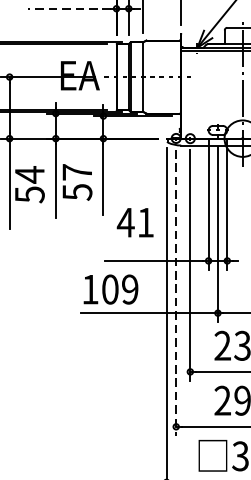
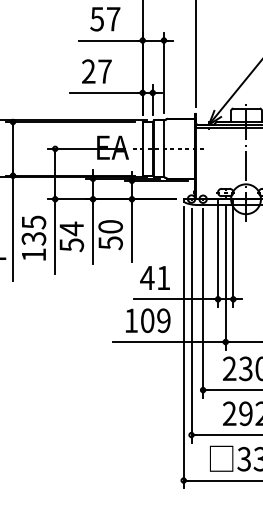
line: (69, 8) -> (104, 92), dashed -> solid
text: (77, 171) -> (110, 226), 57 -> 50
text: (134, 222) -> (154, 277), moved
text: (111, 289) -> (148, 320), moved
line: (176, 294) -> (191, 326), dashed -> solid

